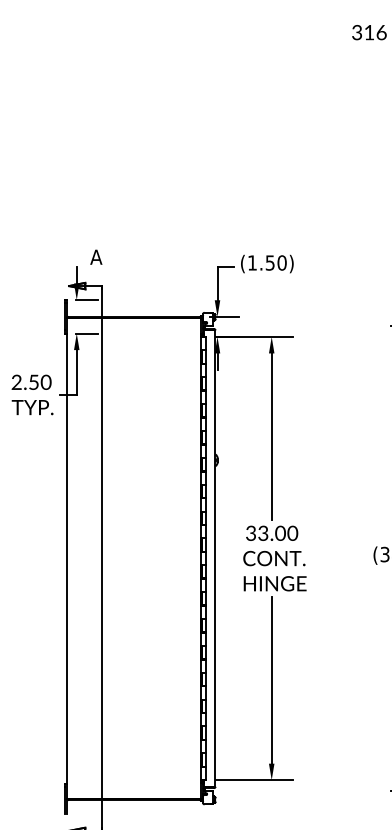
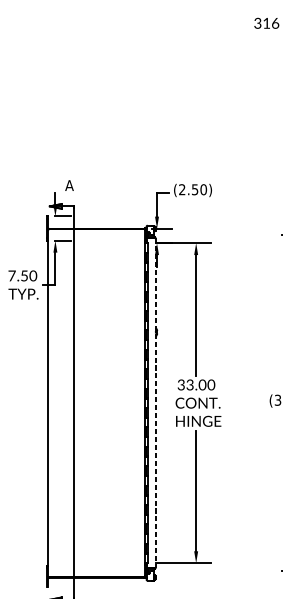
text: (252, 262) -> (182, 189), (1.50) -> (2.50)
text: (16, 381) -> (11, 275), 2.50 -> 7.50
line: (215, 559) -> (155, 403), solid -> dashed

